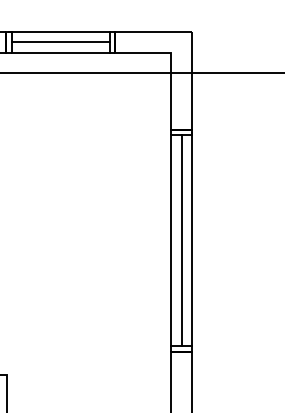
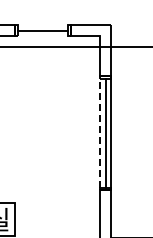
line: (59, 32) -> (42, 25), removed
line: (59, 53) -> (42, 36), removed
line: (171, 241) -> (100, 133), solid -> dashed

